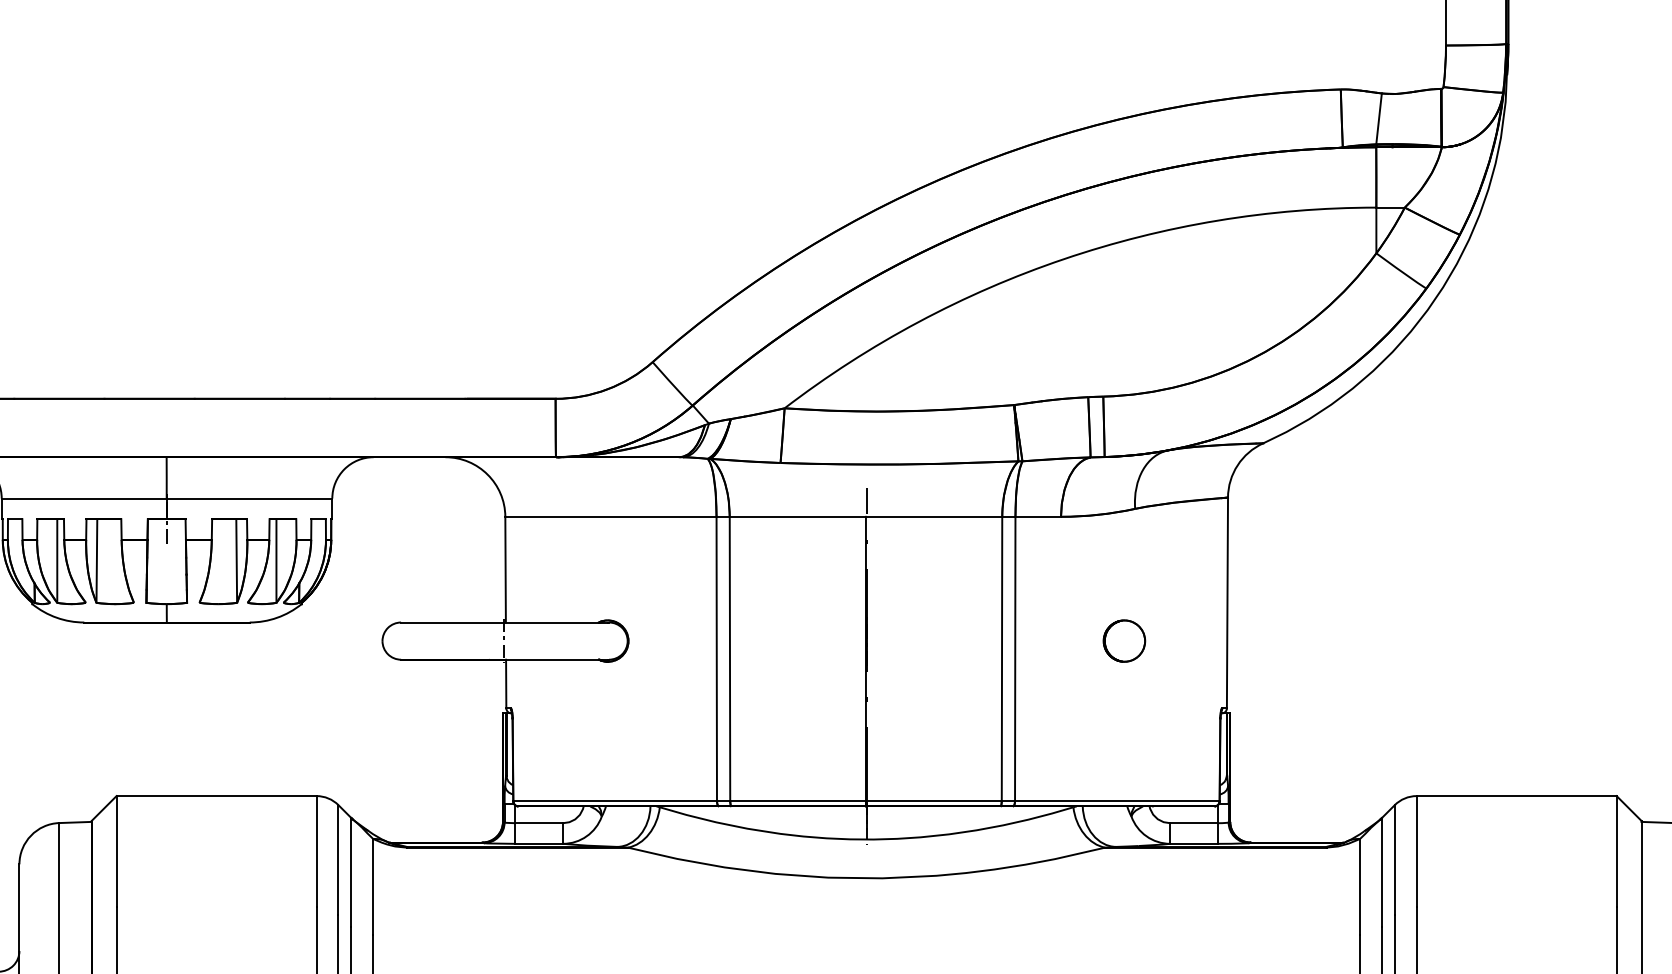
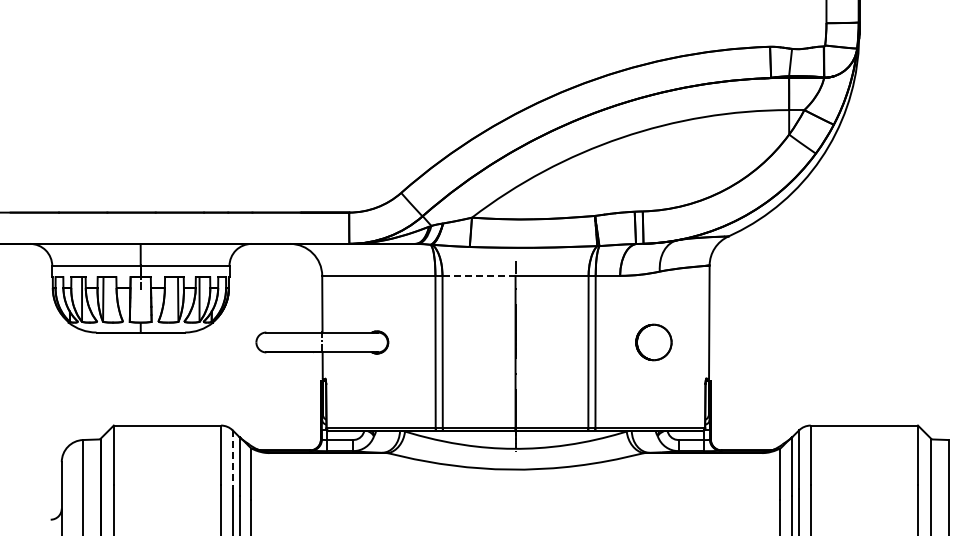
line: (798, 516) -> (479, 275), solid -> dashed
part: (1125, 641) -> (654, 342), size x1.6
line: (337, 859) -> (232, 459), solid -> dashed

